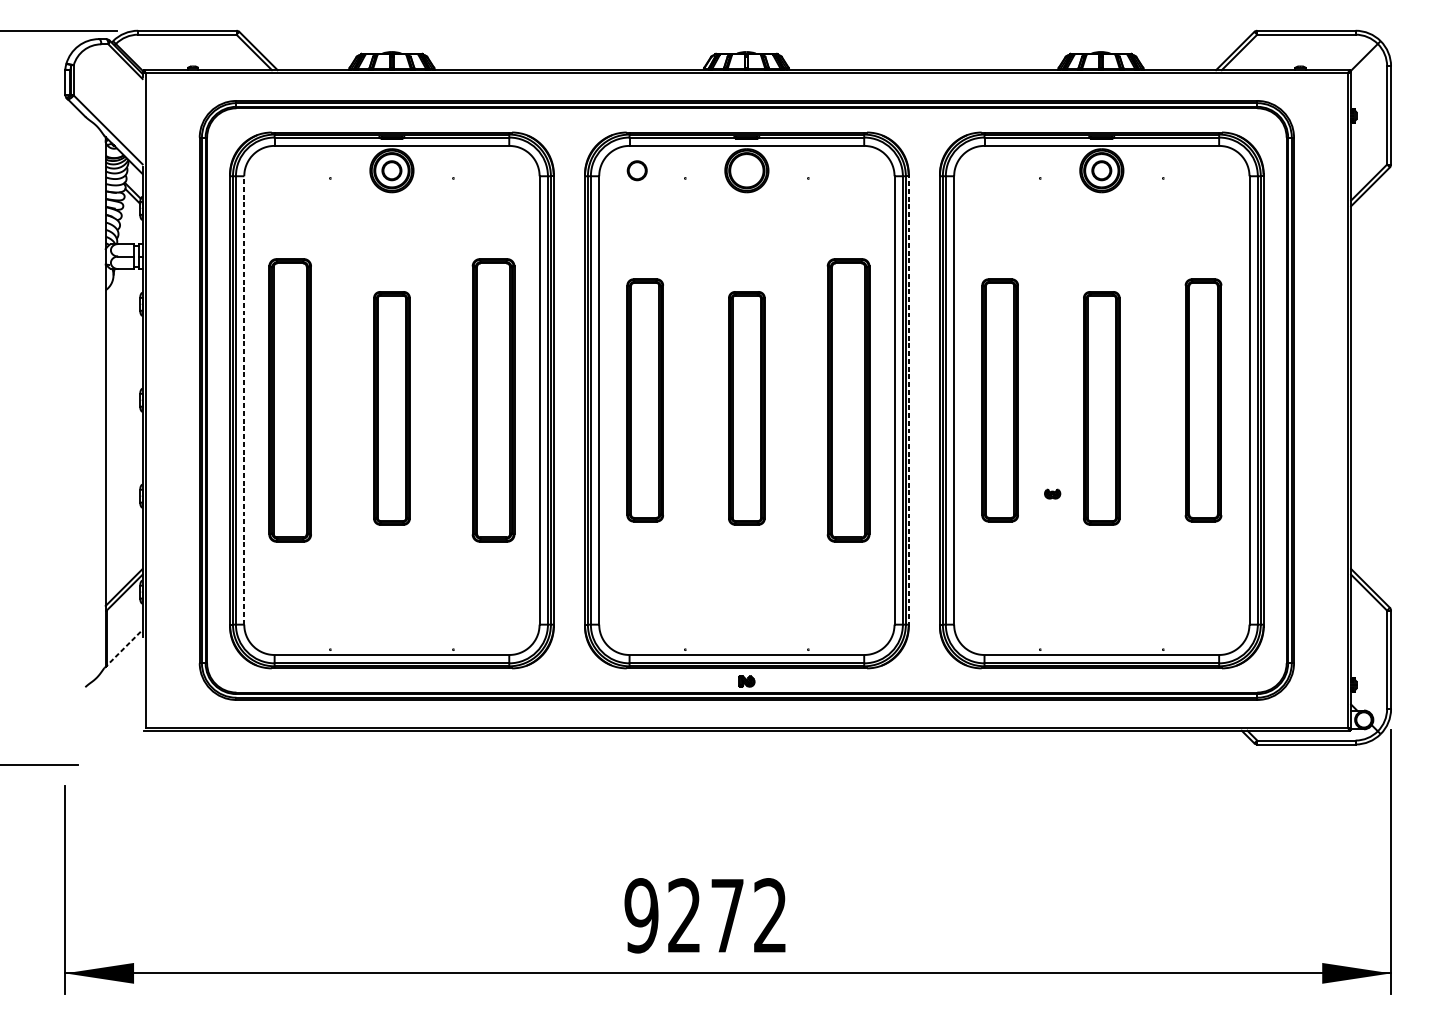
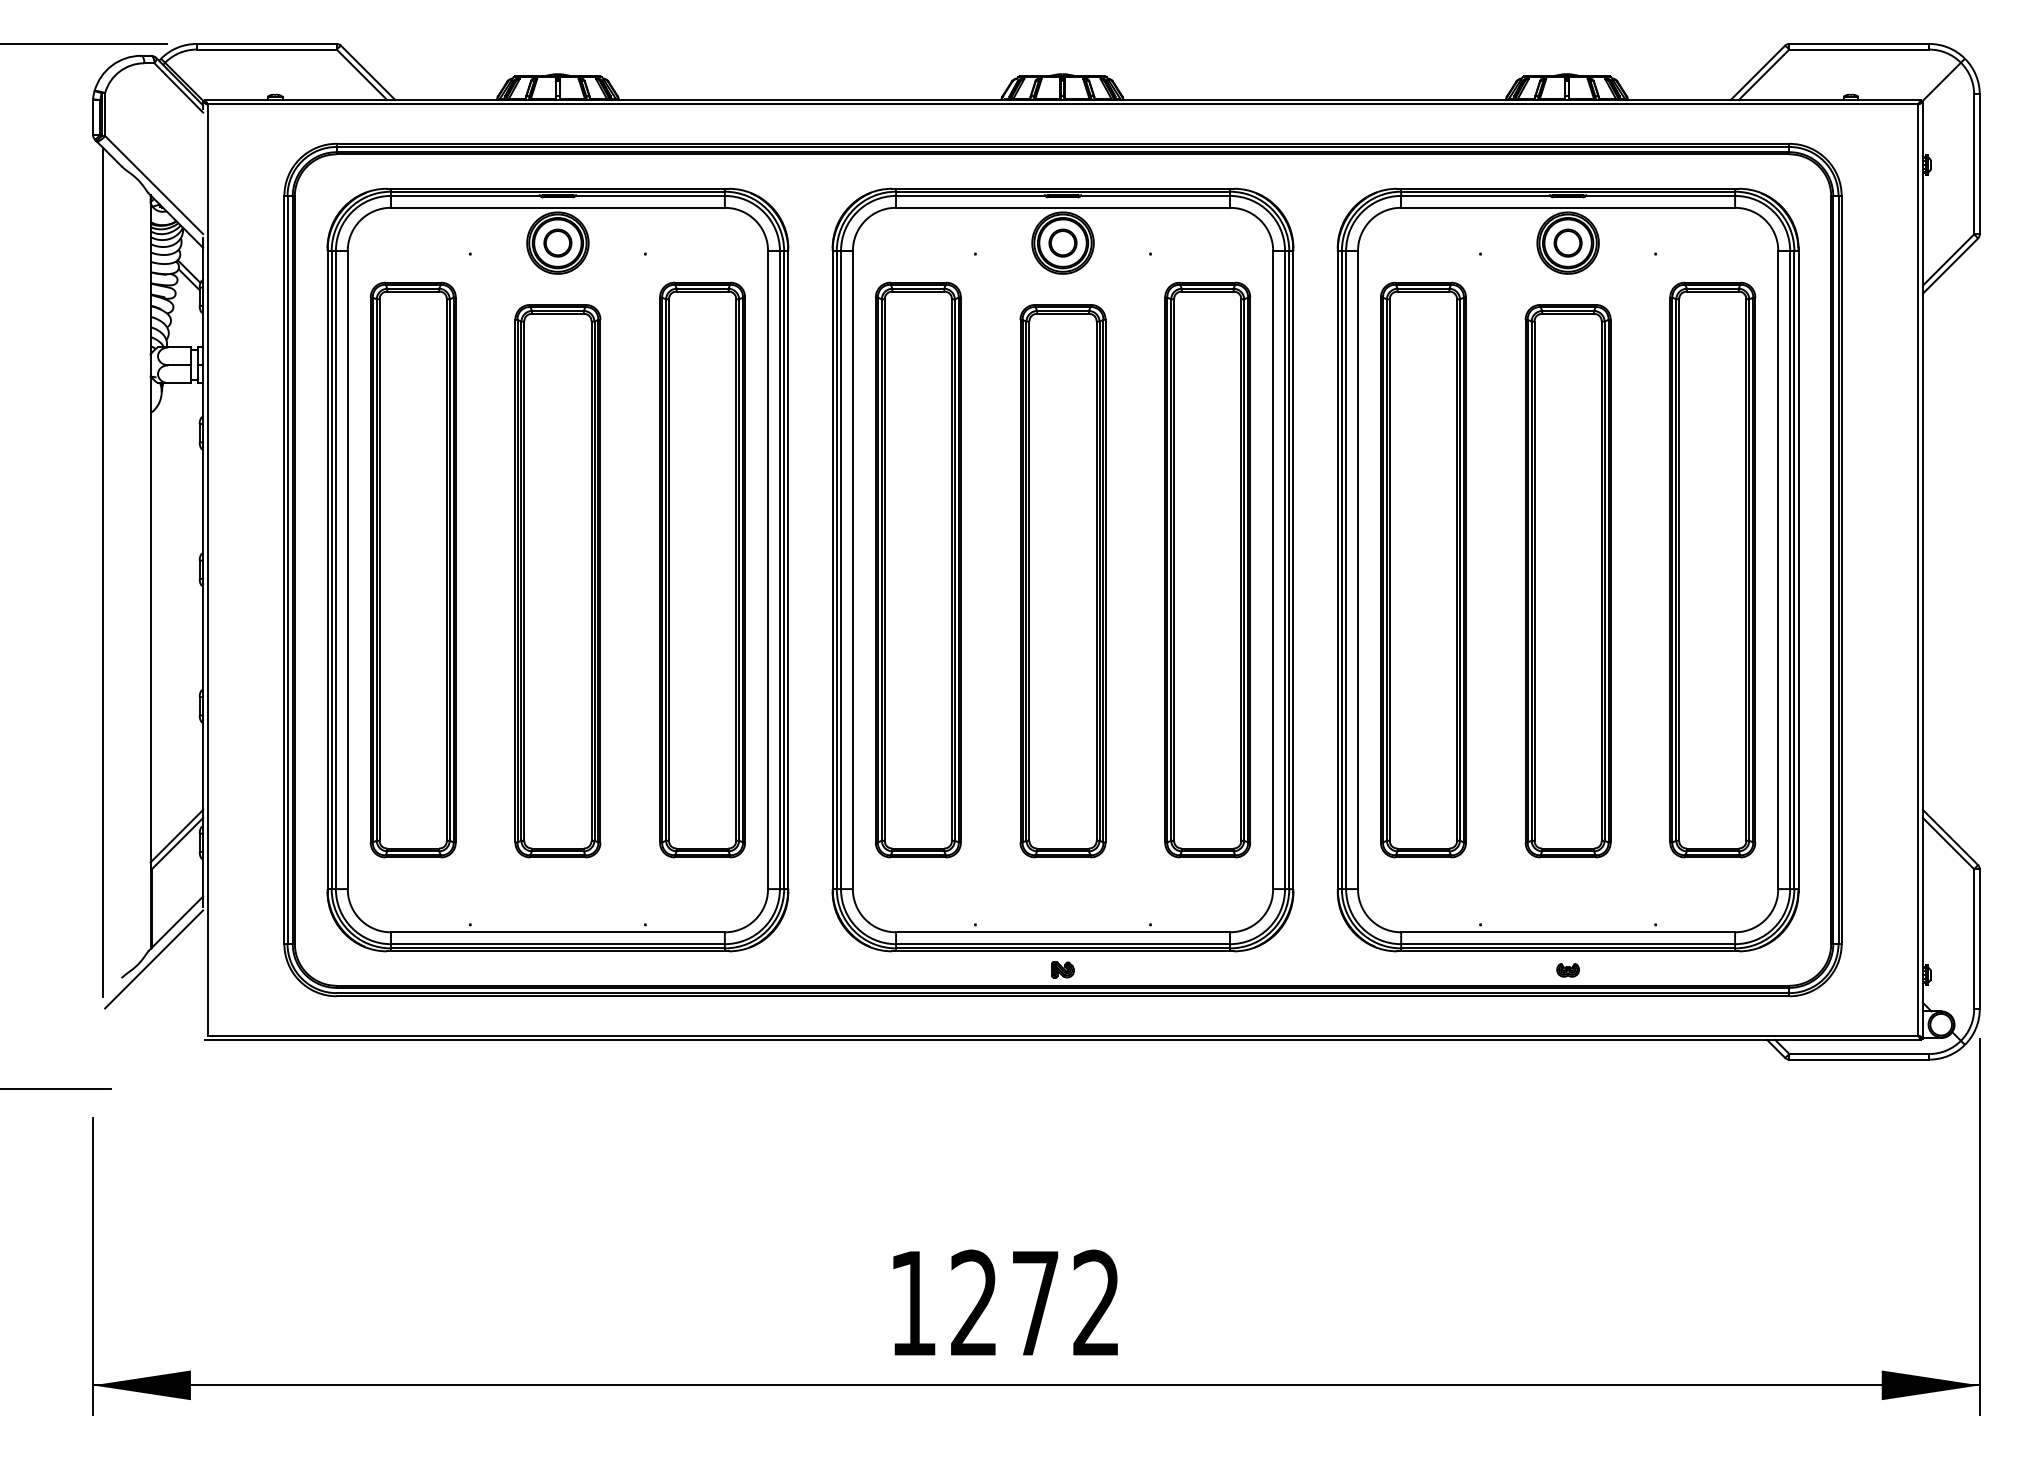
circle: (636, 170) -> (1062, 242), moved
line: (244, 400) -> (347, 569), dashed -> solid
part: (289, 400) -> (412, 569), size x1.43
part: (493, 400) -> (702, 569), size x1.43
part: (645, 400) -> (918, 569), size x1.67
part: (848, 400) -> (1207, 569), size x1.43
line: (908, 400) -> (1293, 570), dashed -> solid
part: (1000, 400) -> (1423, 569), size x1.67
part: (1203, 400) -> (1712, 569), size x1.67
line: (72, 401) -> (103, 571), added
part: (391, 408) -> (557, 581), size x1.67
part: (746, 408) -> (1062, 581), size x1.67
part: (1101, 408) -> (1567, 581), size x1.67
part: (1052, 494) -> (1567, 970), moved
line: (123, 648) -> (176, 923), dashed -> solid
line: (108, 674) -> (154, 959), added
text: (641, 915) -> (913, 1303), 9272 -> 1272

